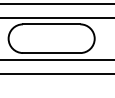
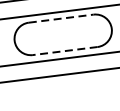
line: (51, 24) -> (61, 18), solid -> dashed
line: (51, 53) -> (65, 51), solid -> dashed

